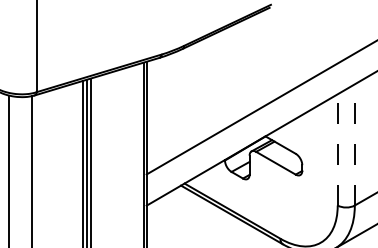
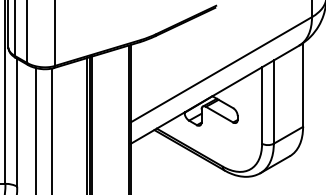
line: (354, 145) -> (273, 102), dashed -> solid
line: (338, 149) -> (262, 105), dashed -> solid

